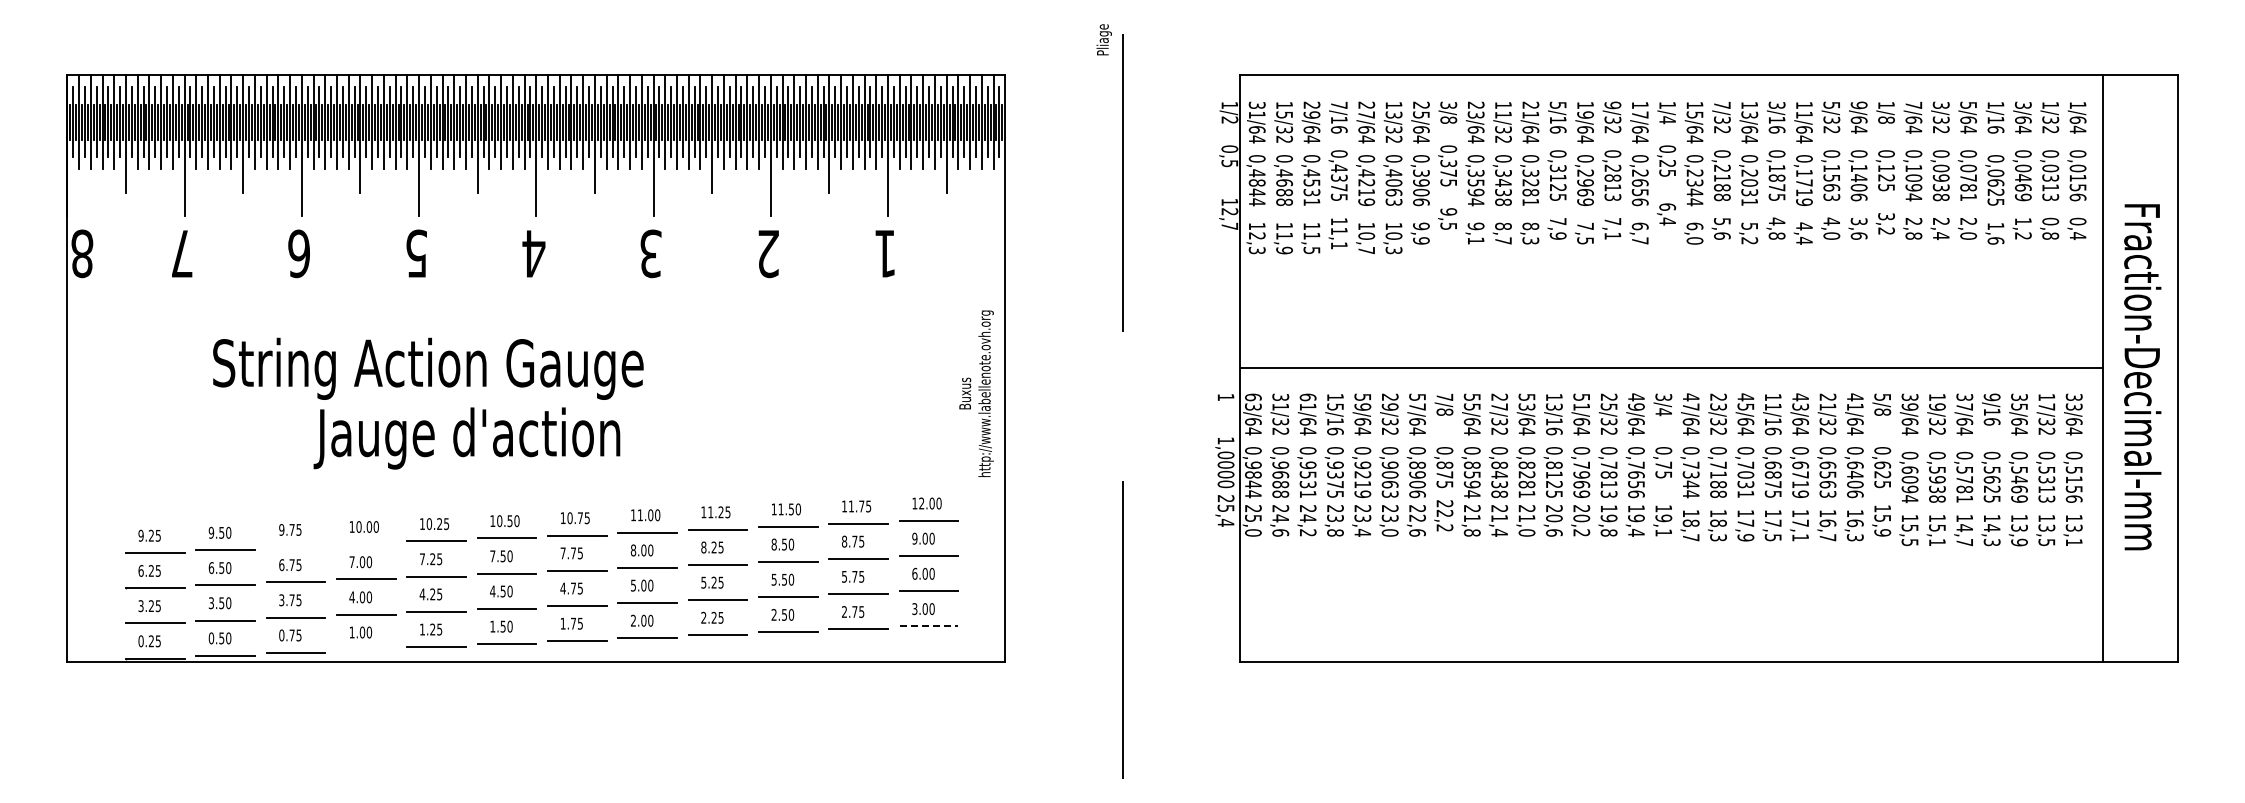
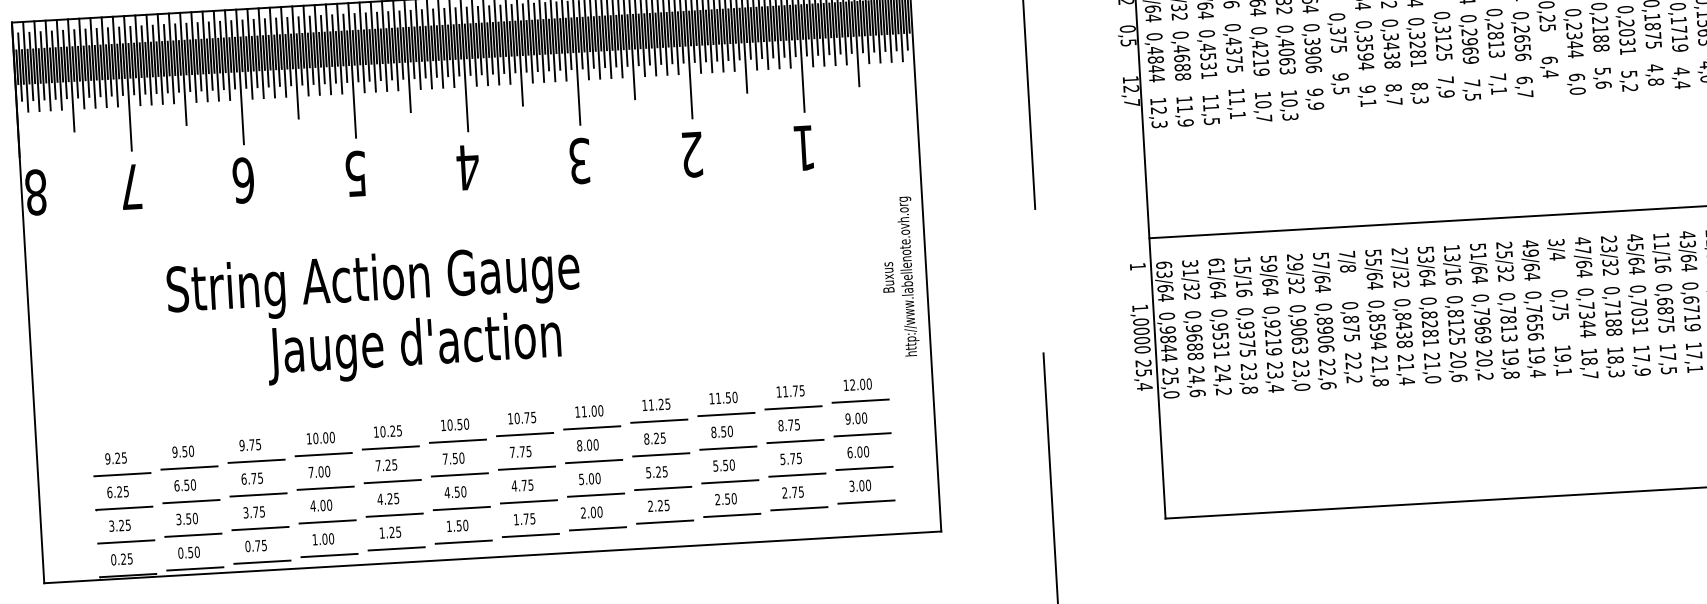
line: (365, 544) -> (322, 454), added
line: (295, 547) -> (256, 461), added
line: (929, 626) -> (866, 502), dashed -> solid
line: (365, 649) -> (328, 555), added

